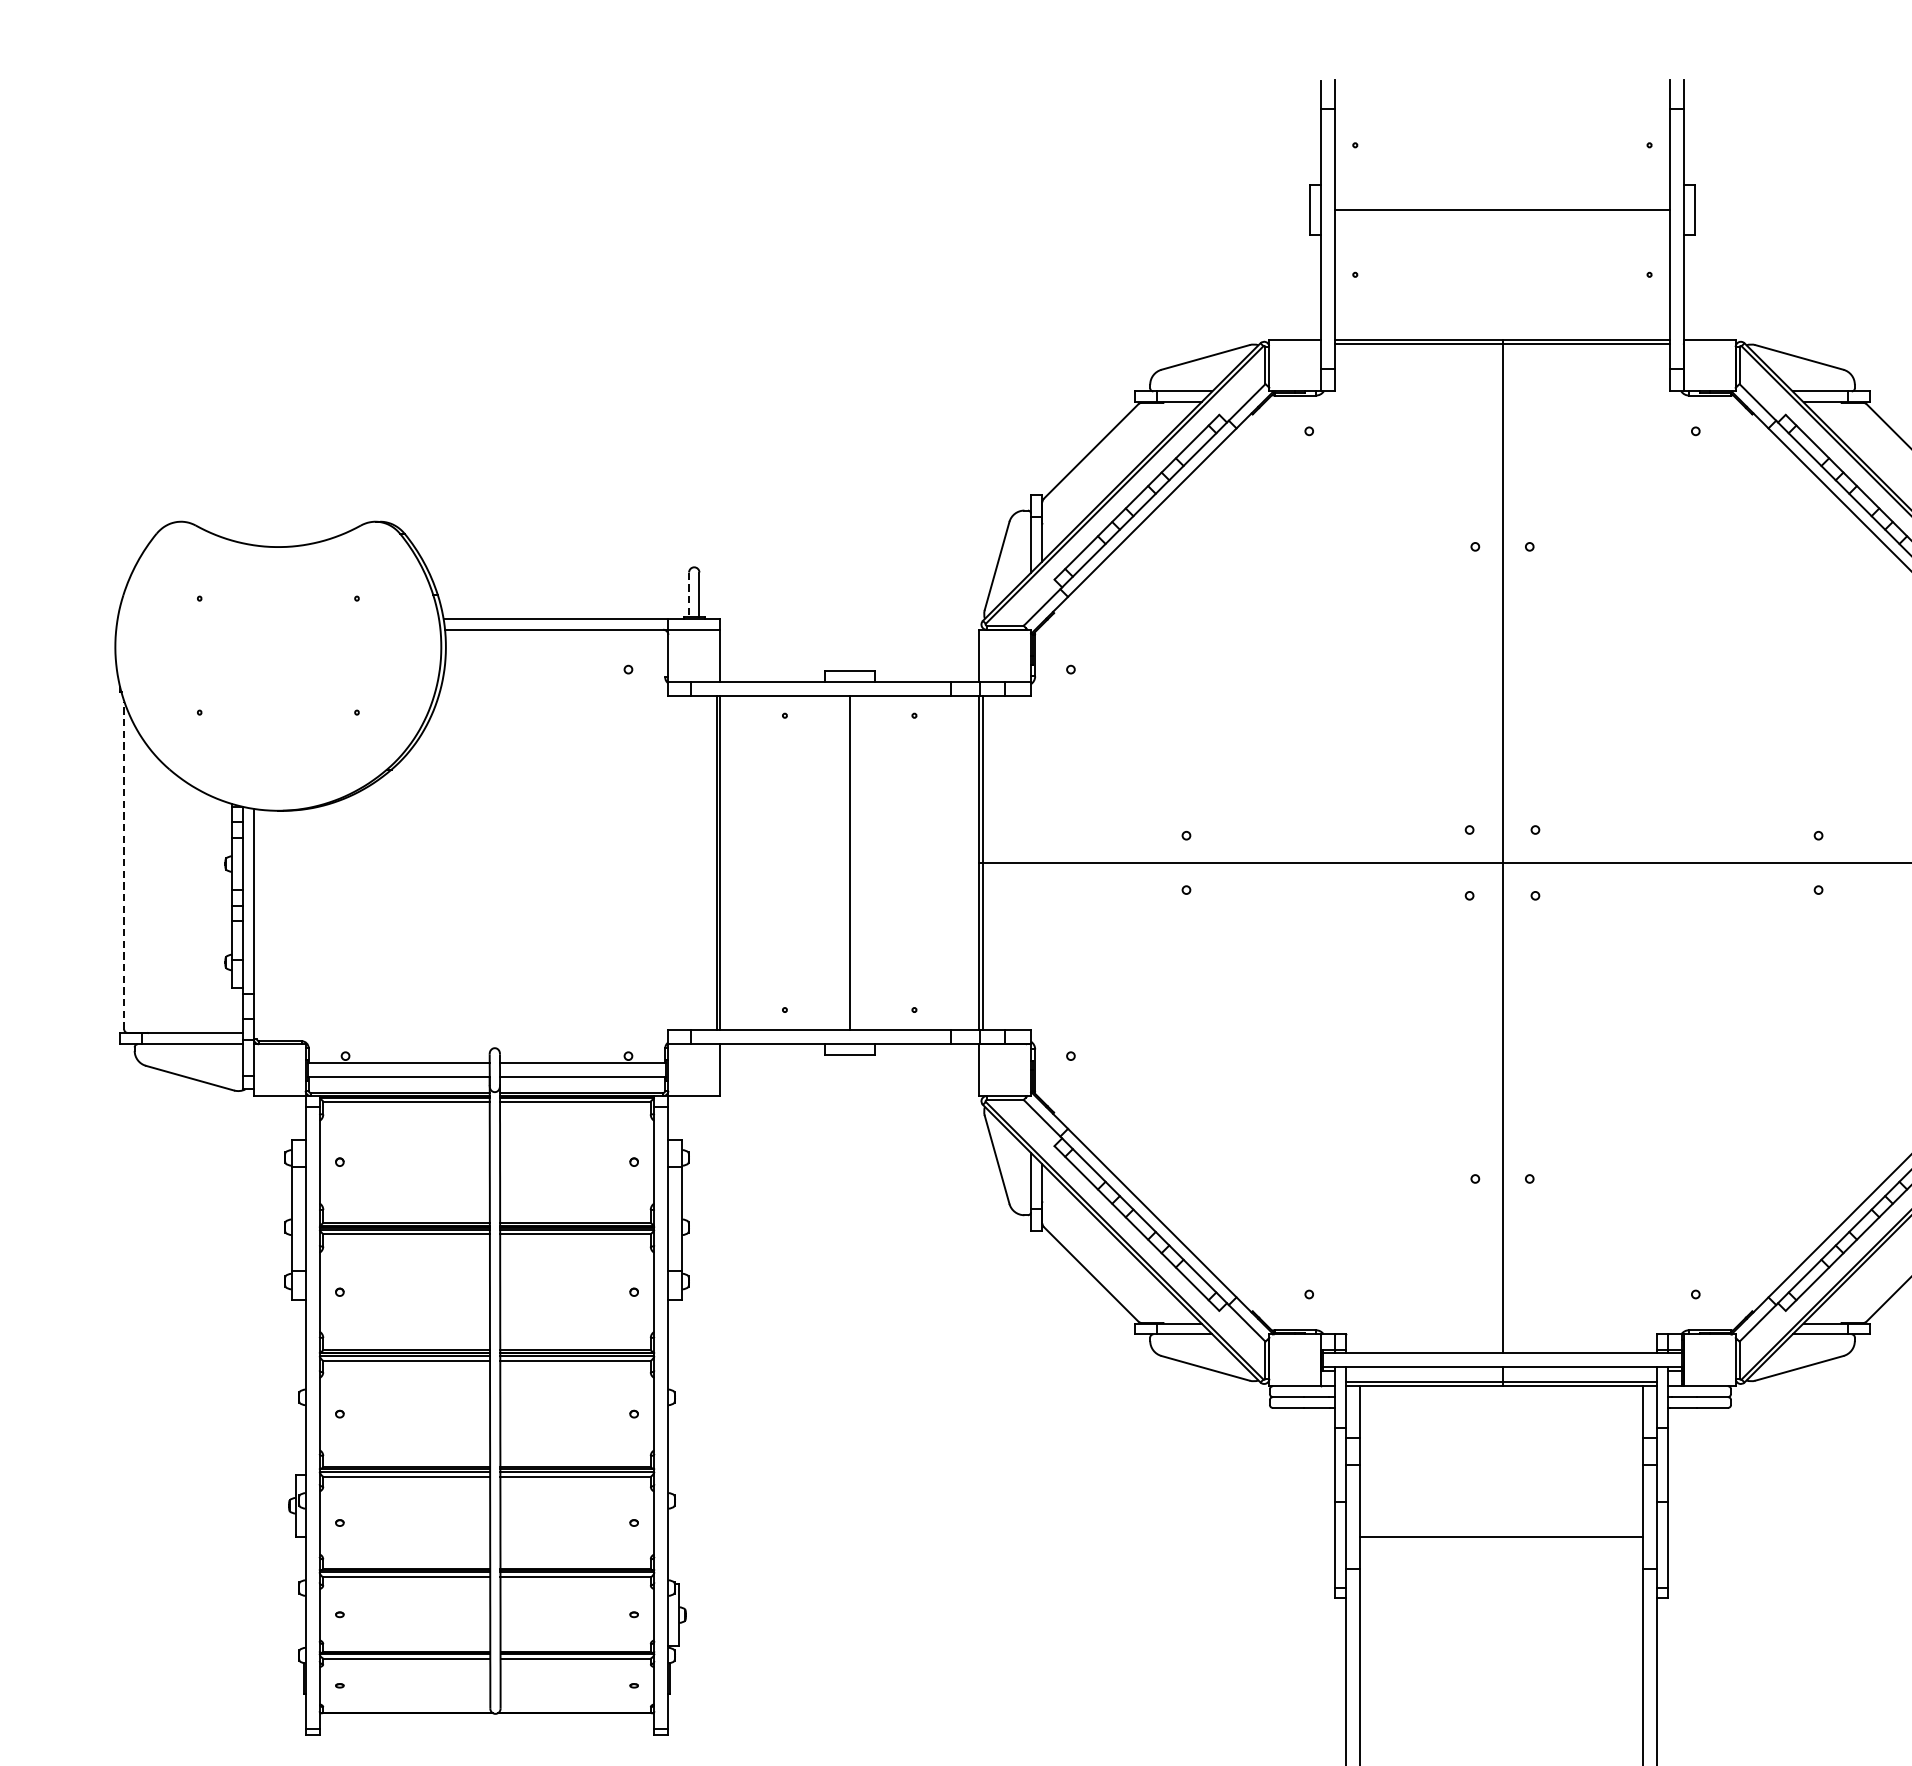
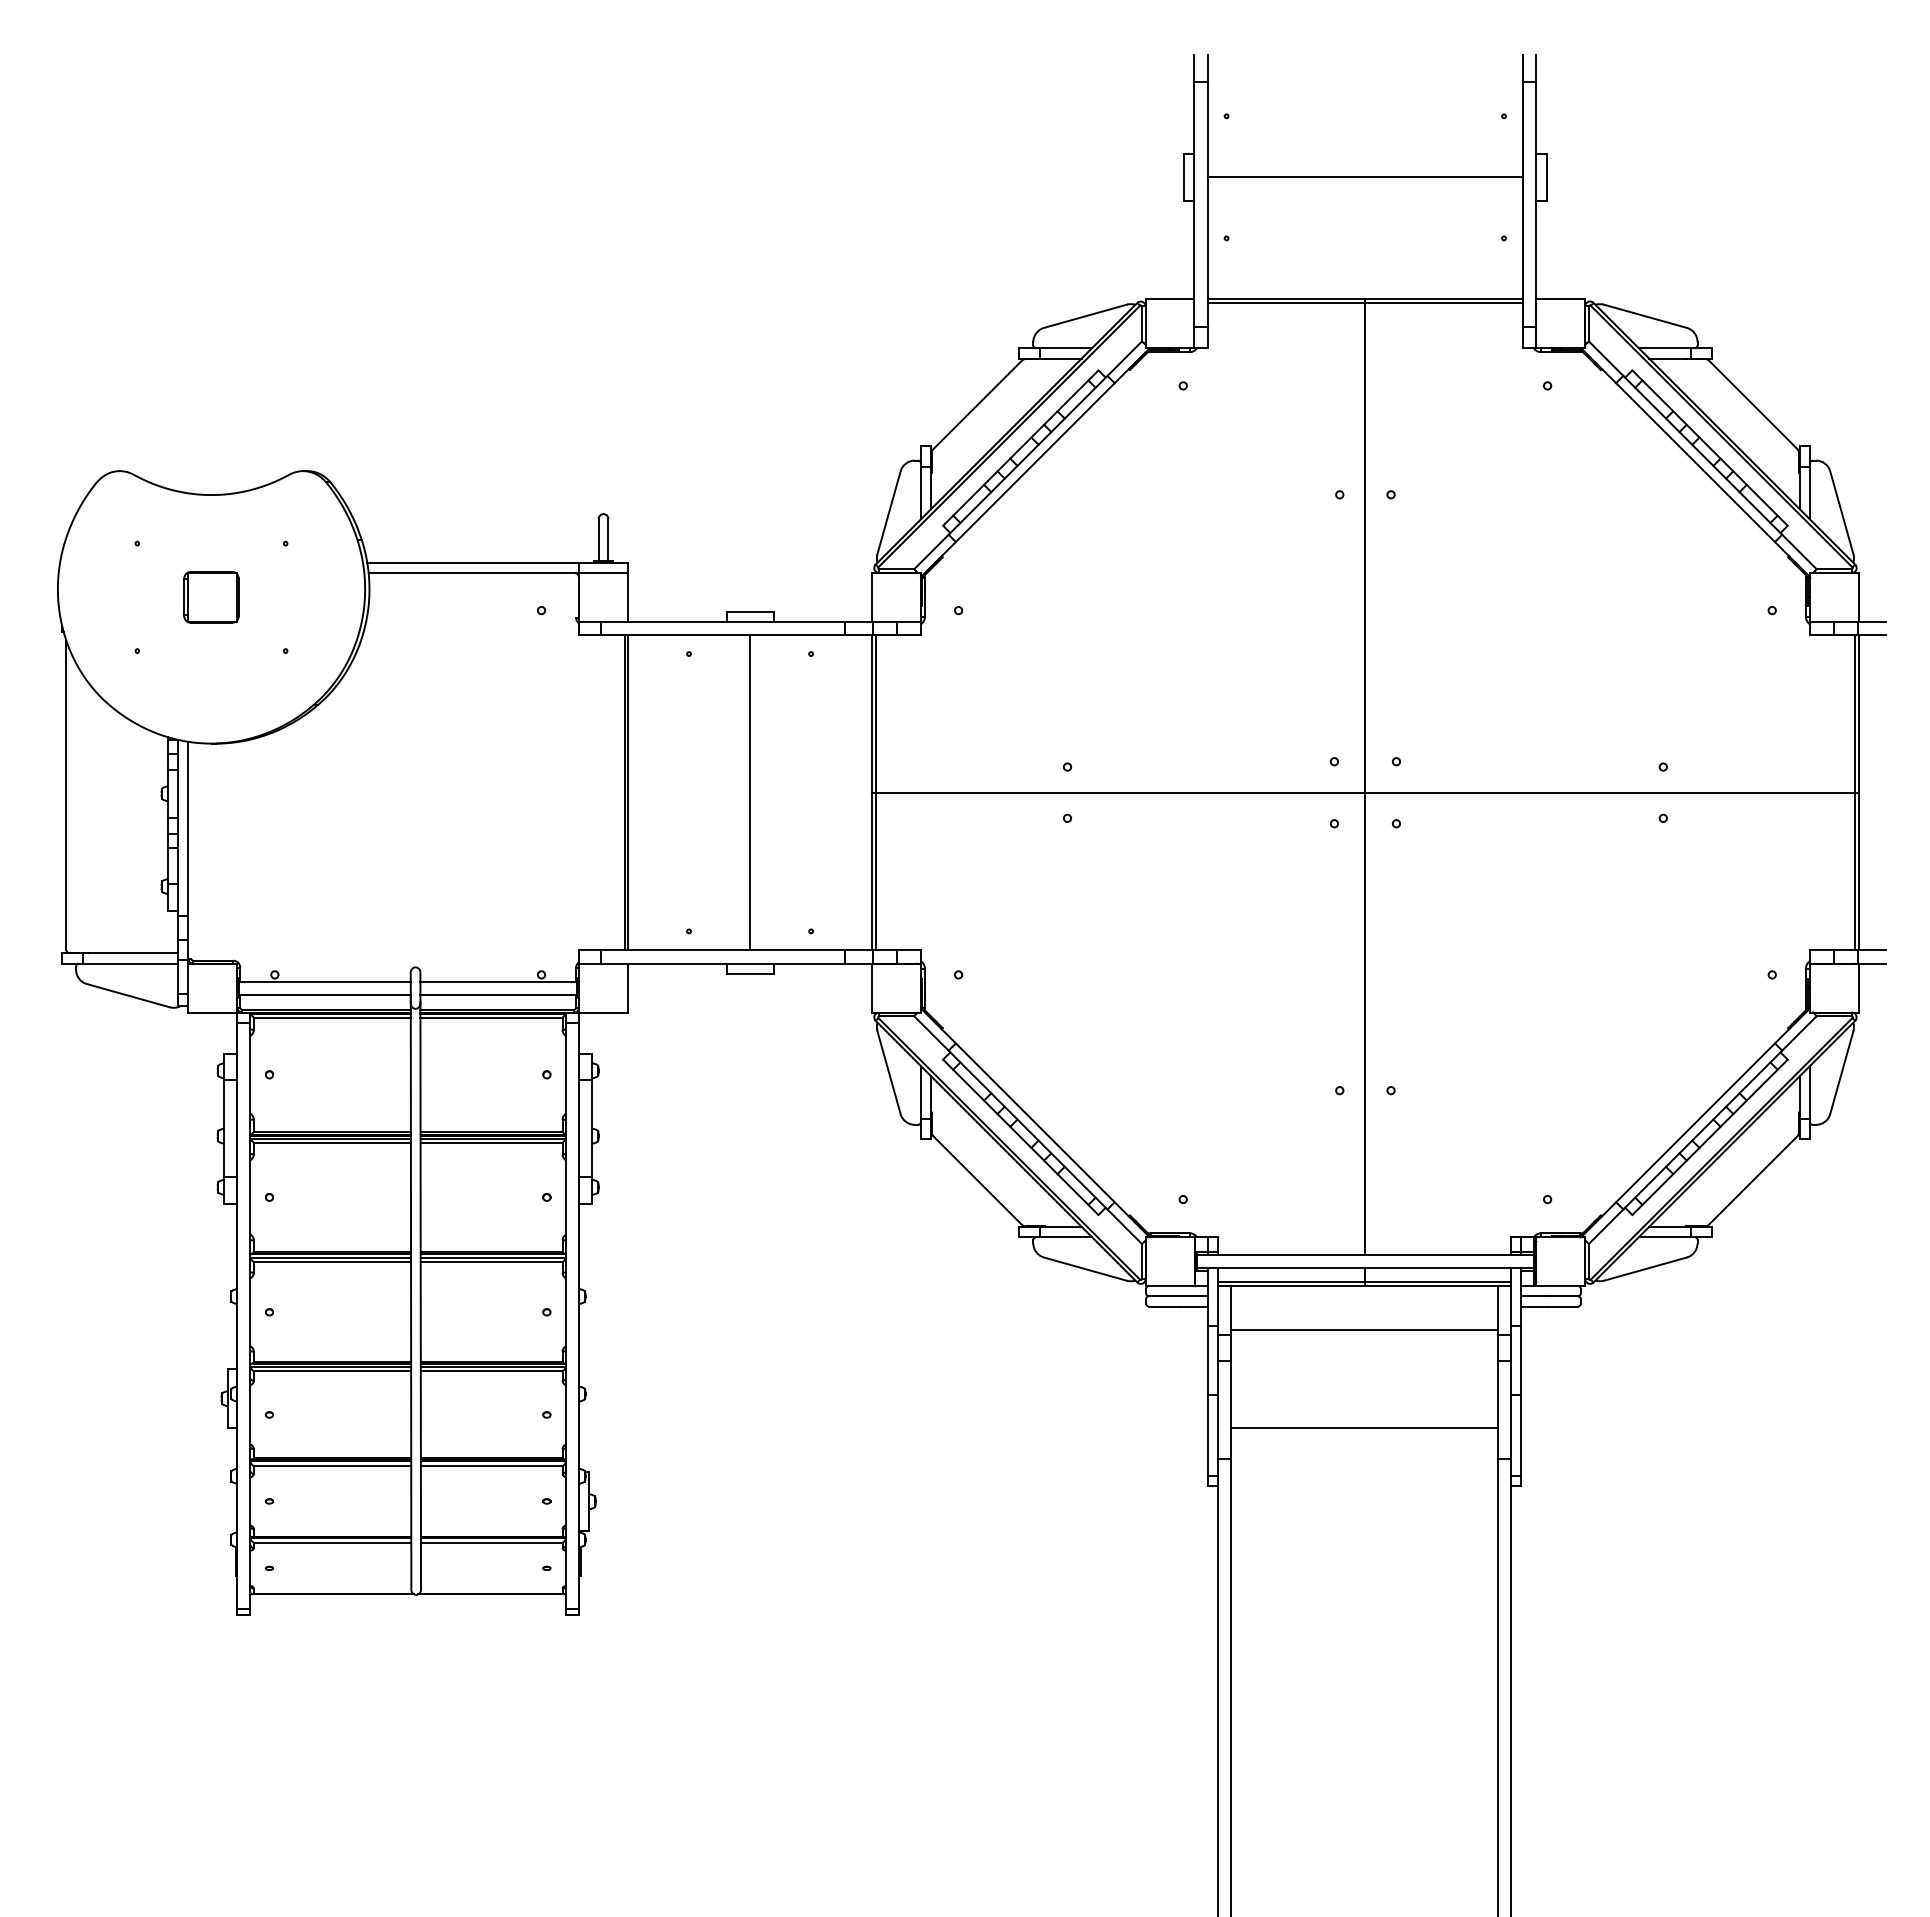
line: (688, 594) -> (598, 539), dashed -> solid
part: (278, 655) -> (211, 597), added
line: (124, 865) -> (66, 795), dashed -> solid
line: (1501, 1432) -> (1364, 1329), added

